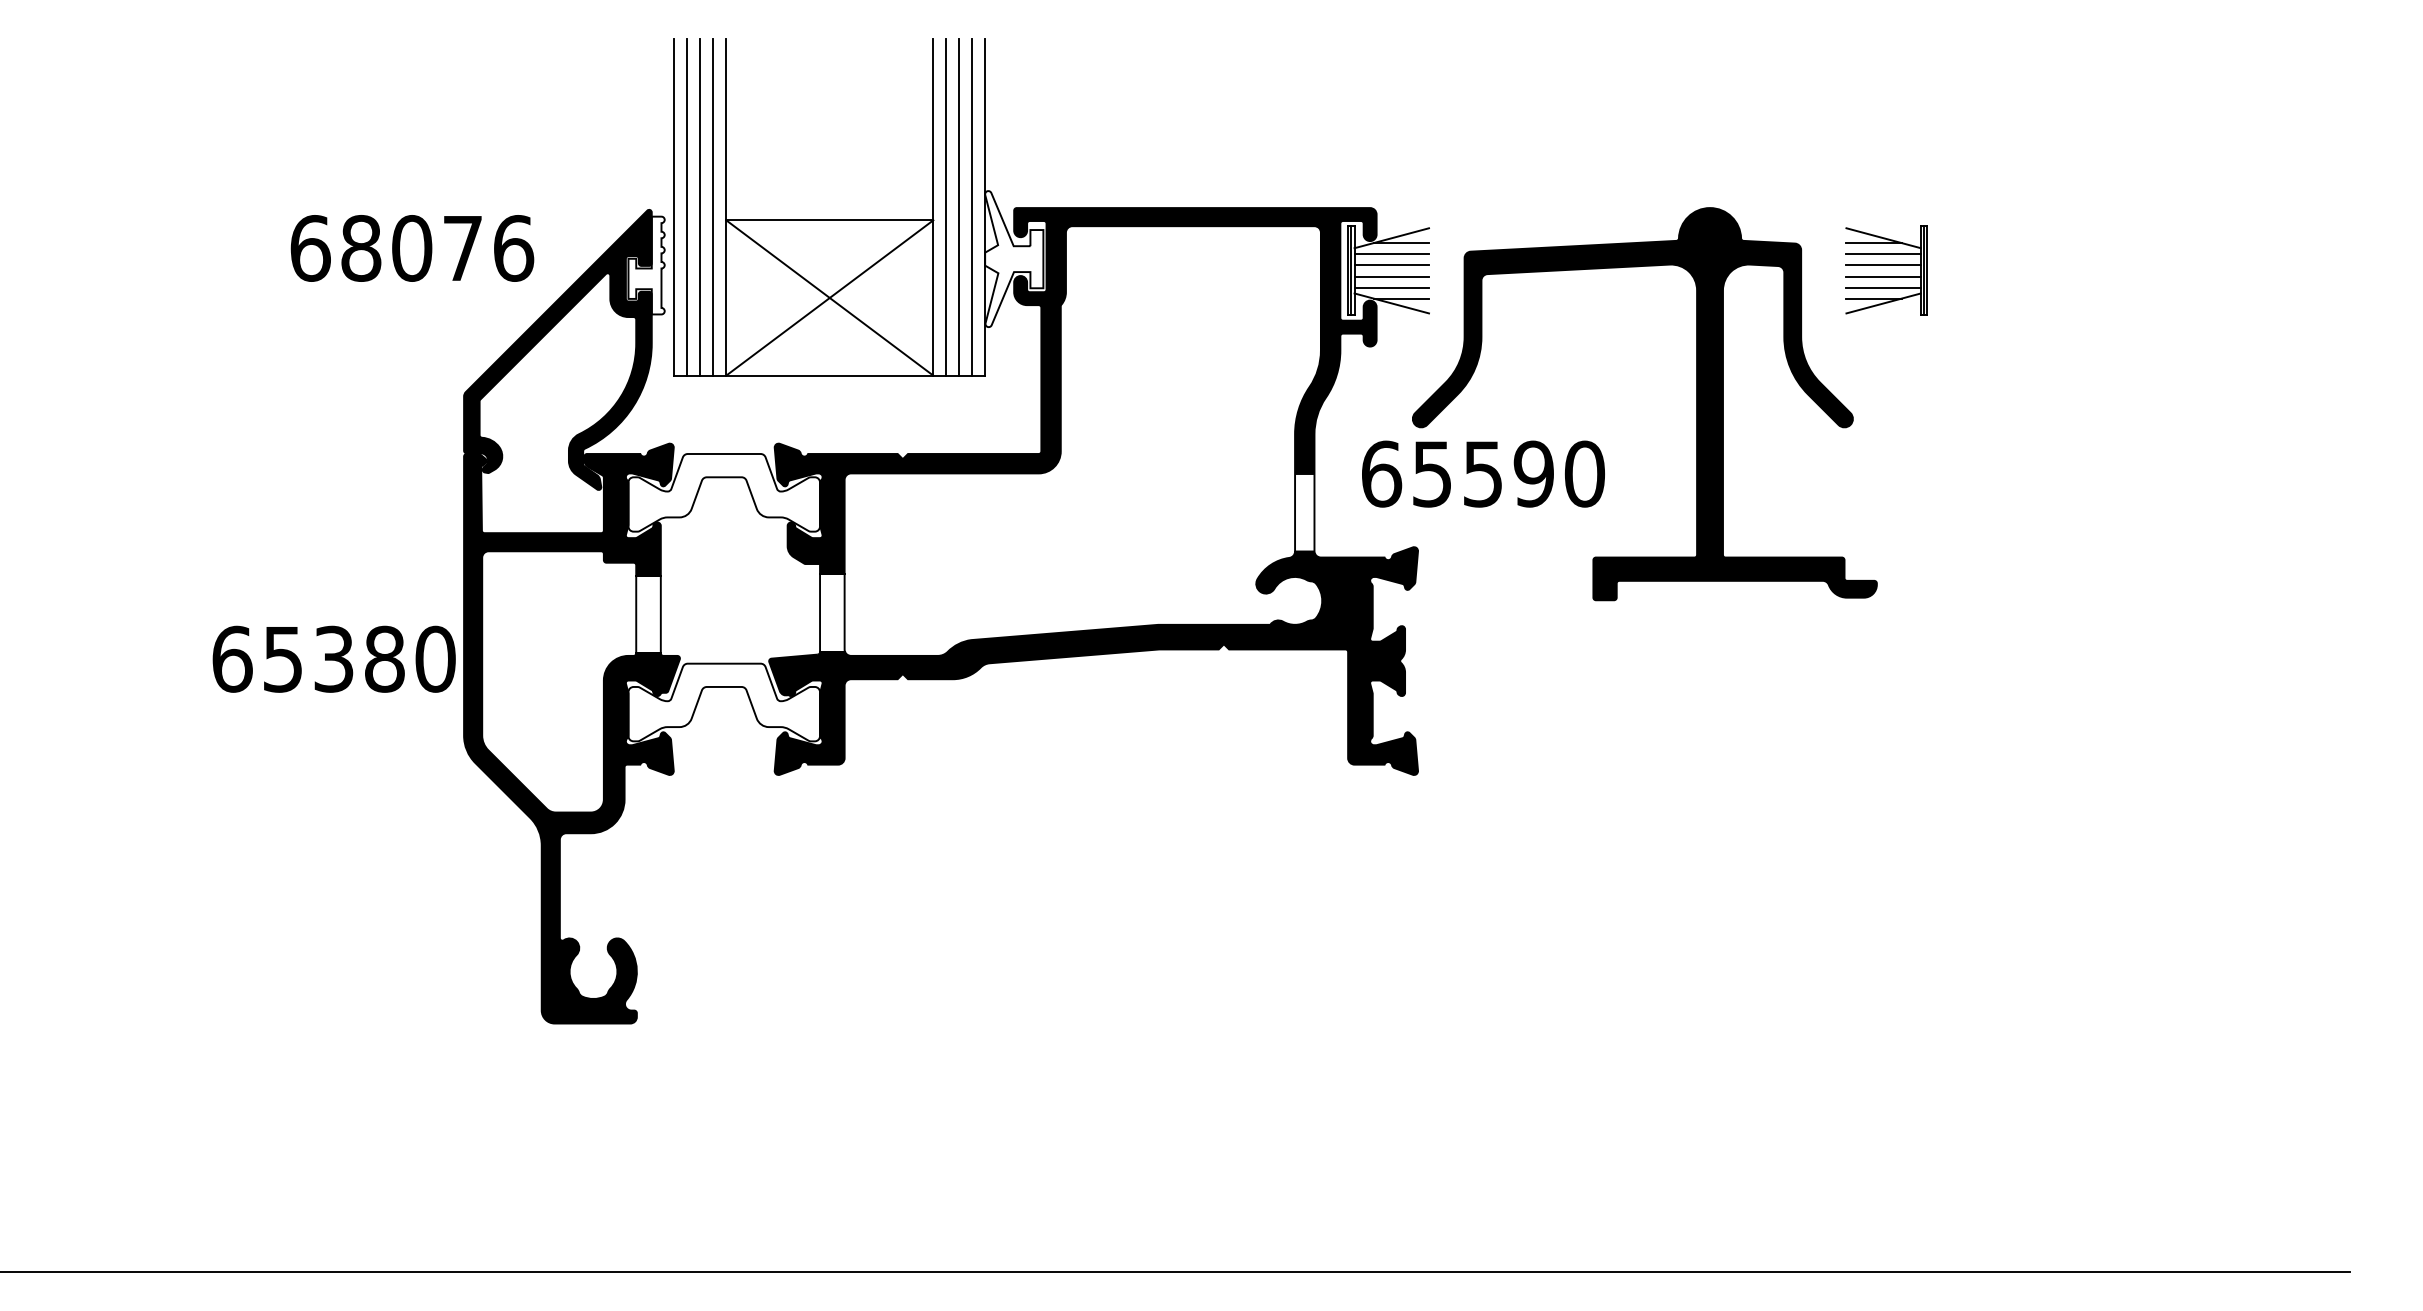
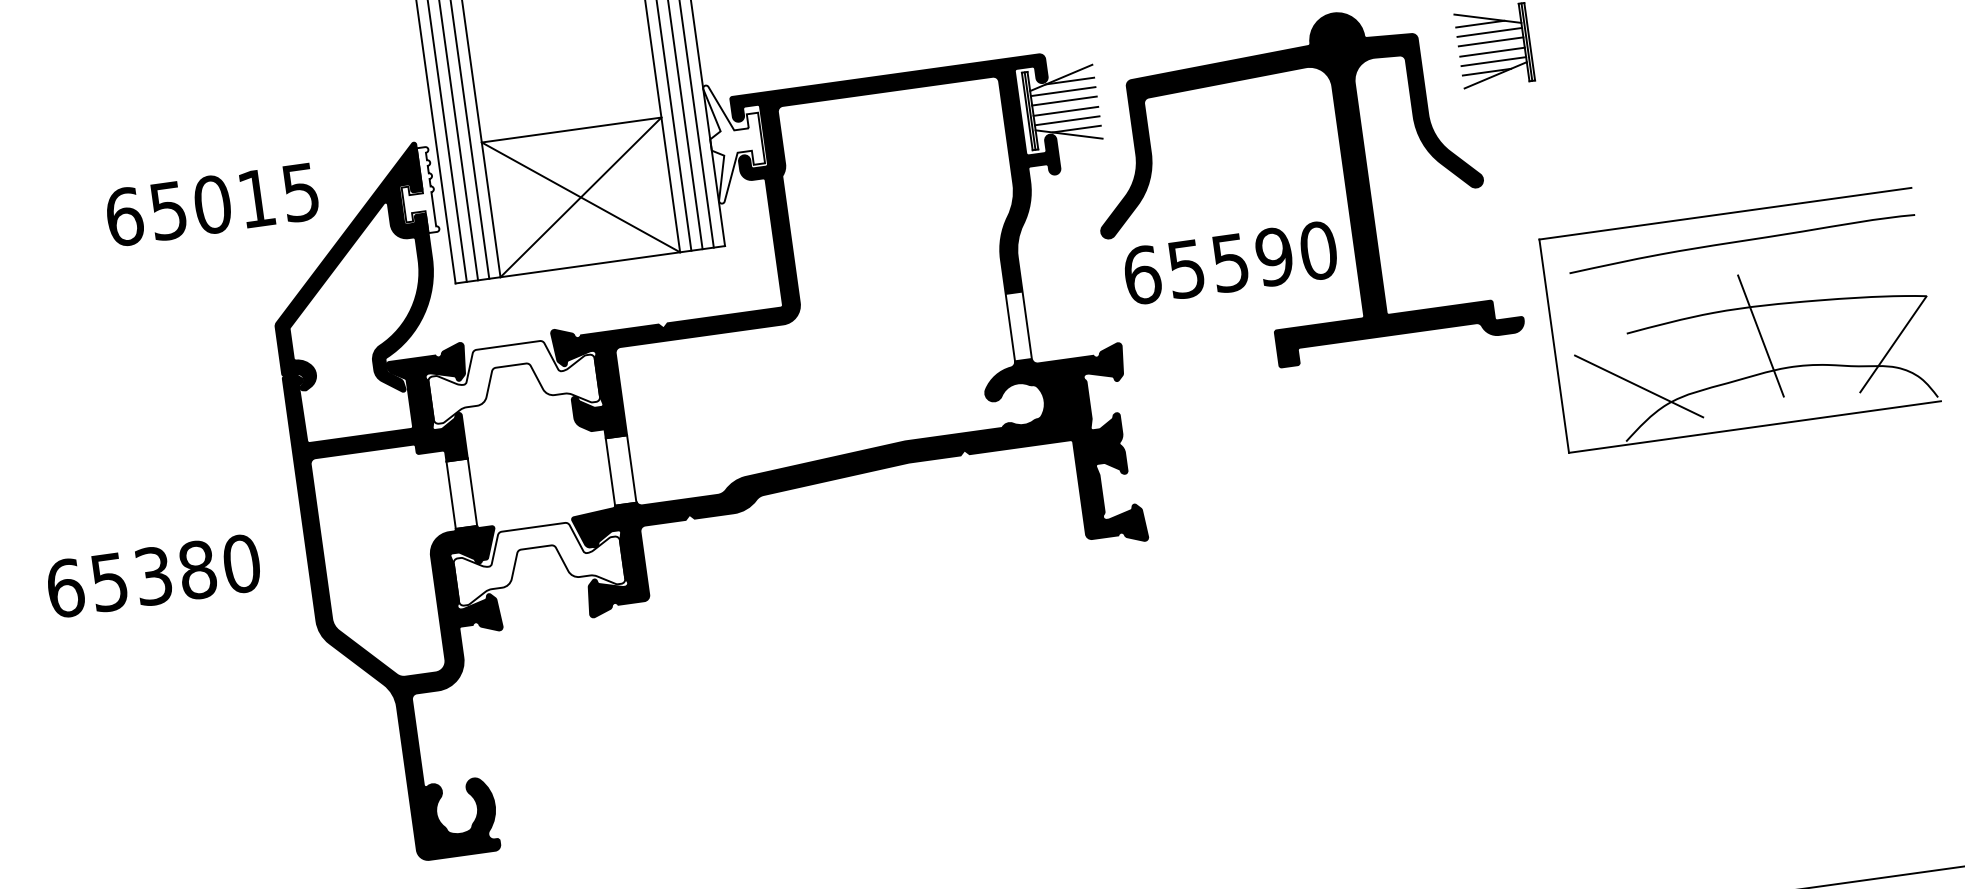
text: (437, 248) -> (234, 201), 68076 -> 65015
text: (1483, 473) -> (1230, 262), moved
part: (2121, 606) -> (1738, 309), added
text: (333, 658) -> (153, 575), moved

